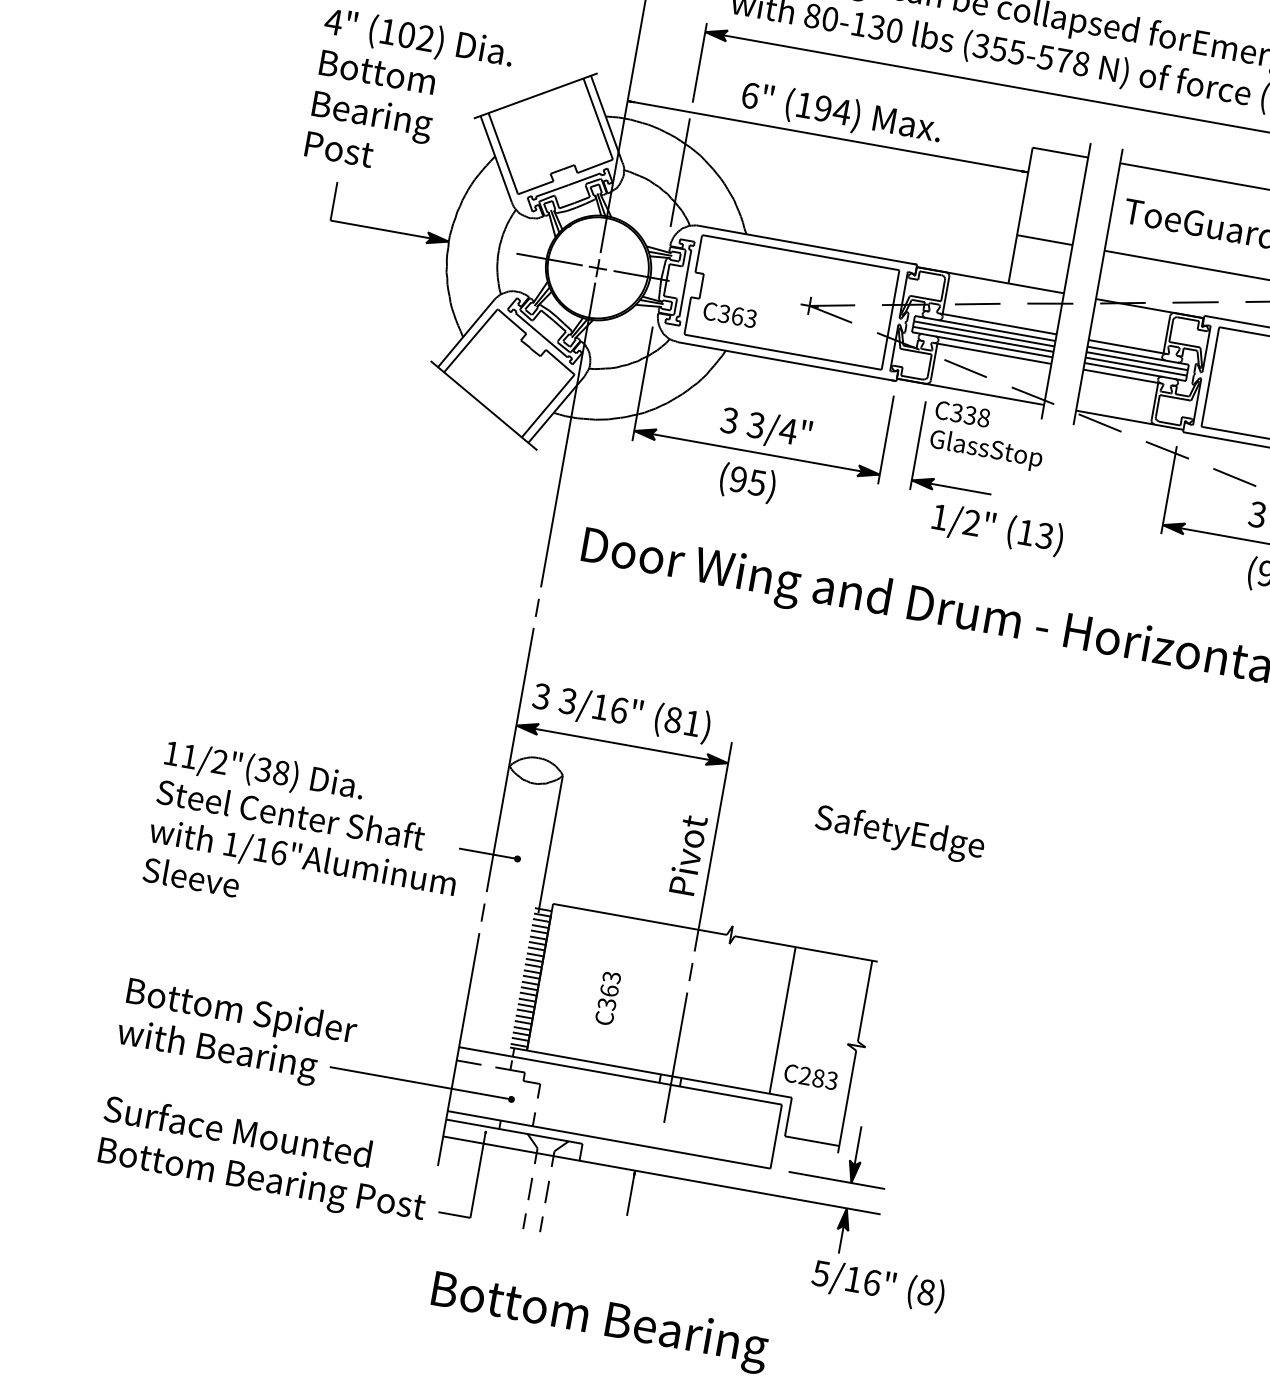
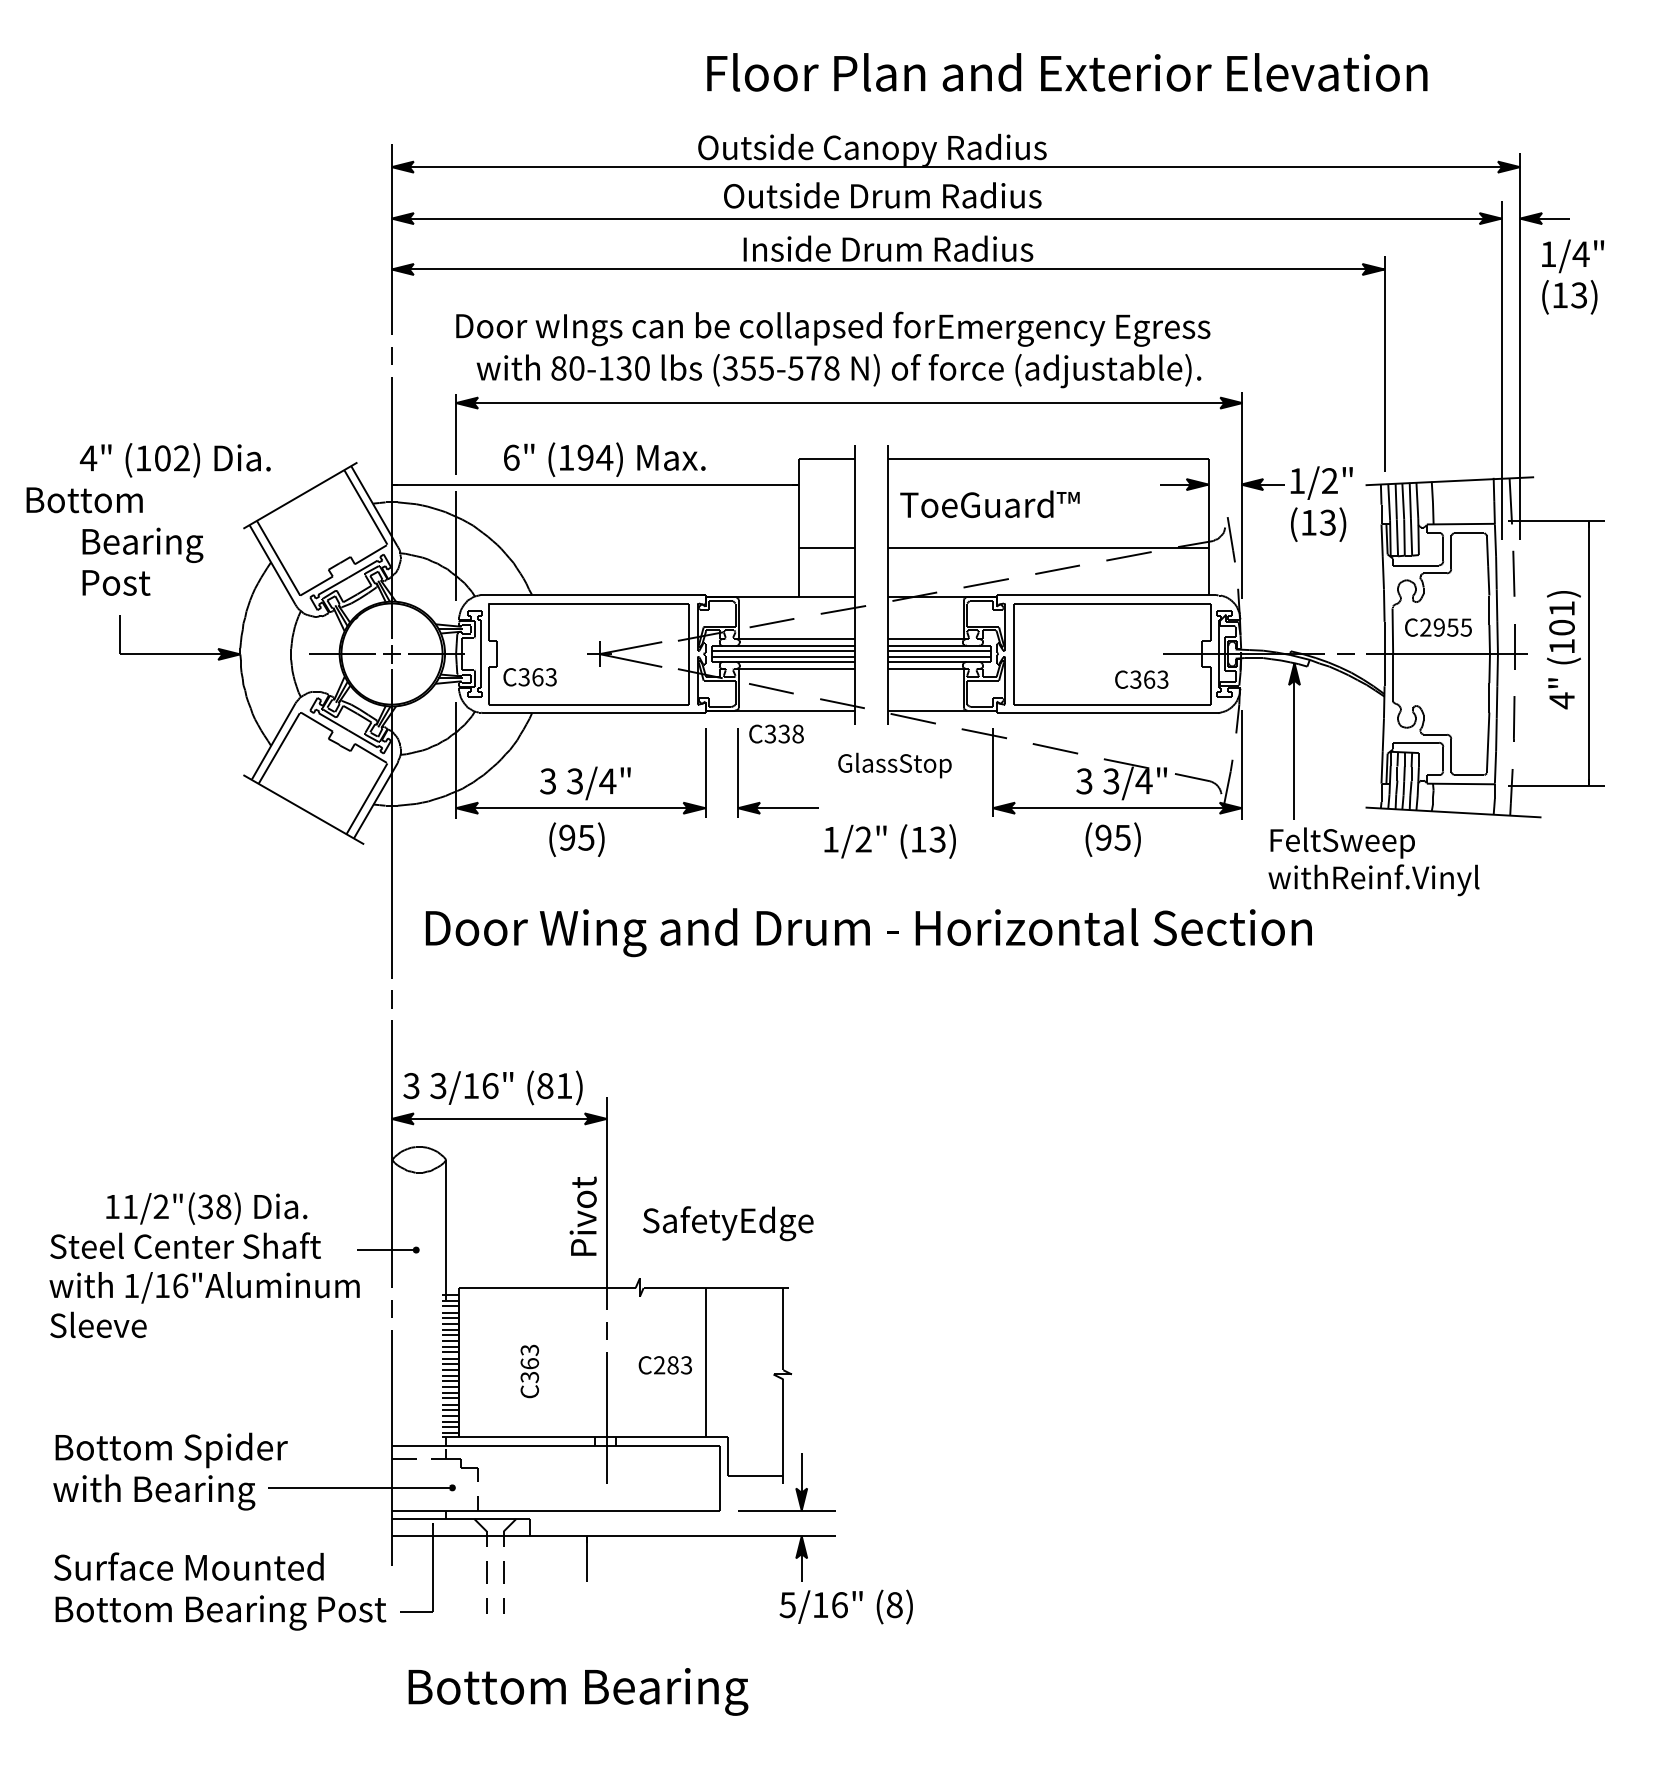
text: (377, 72) -> (84, 500), moved
part: (827, 309) -> (624, 654), size x1.4
text: (985, 450) -> (894, 765), moved
text: (997, 529) -> (889, 841), moved
text: (264, 771) -> (206, 1208), moved
text: (900, 834) -> (728, 1223), moved
text: (810, 1077) -> (664, 1365), moved

